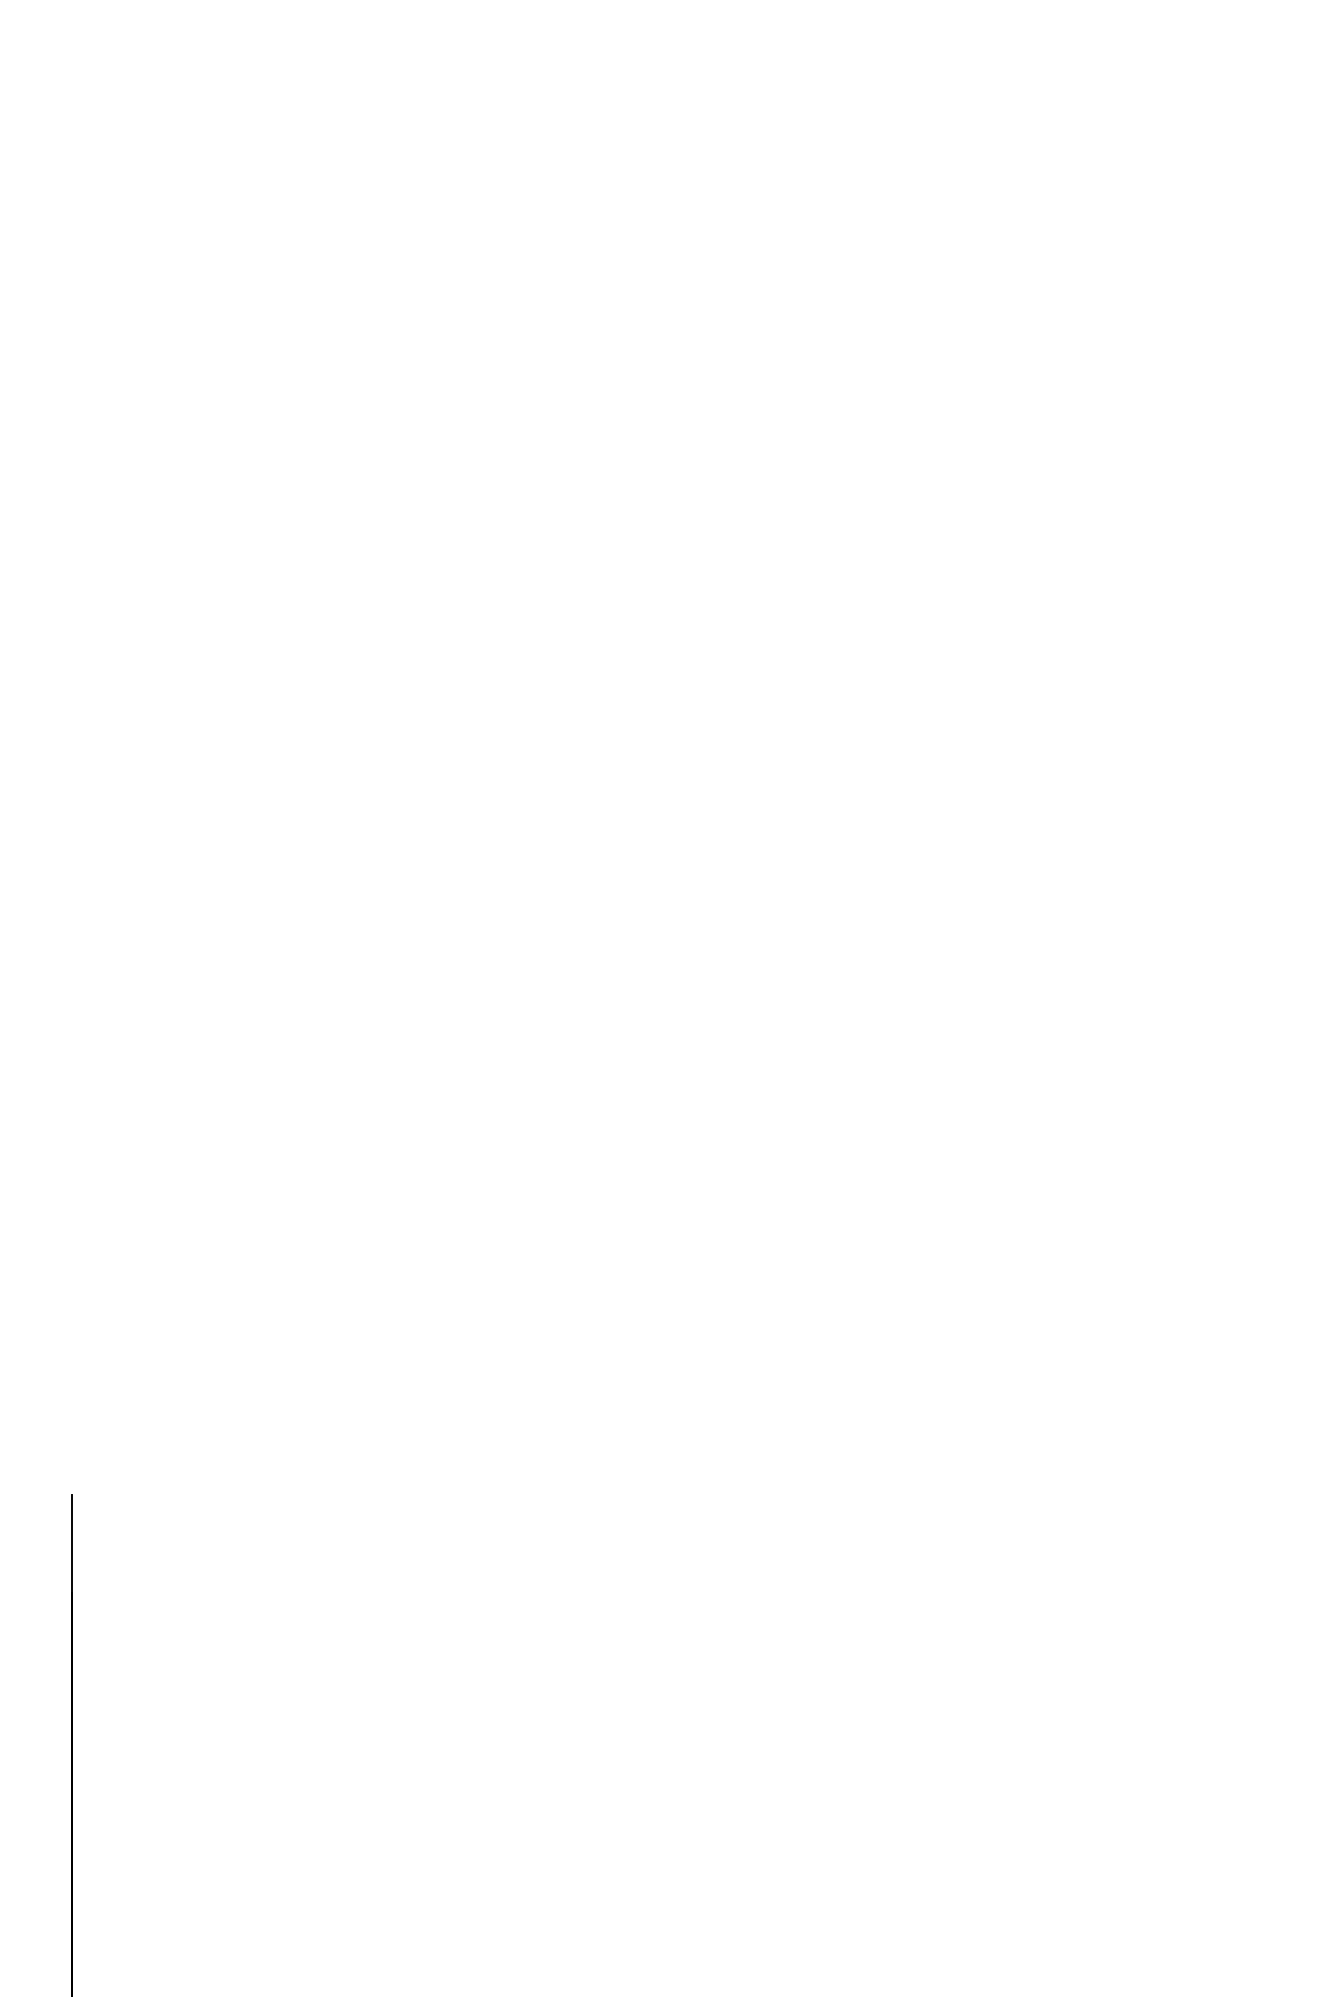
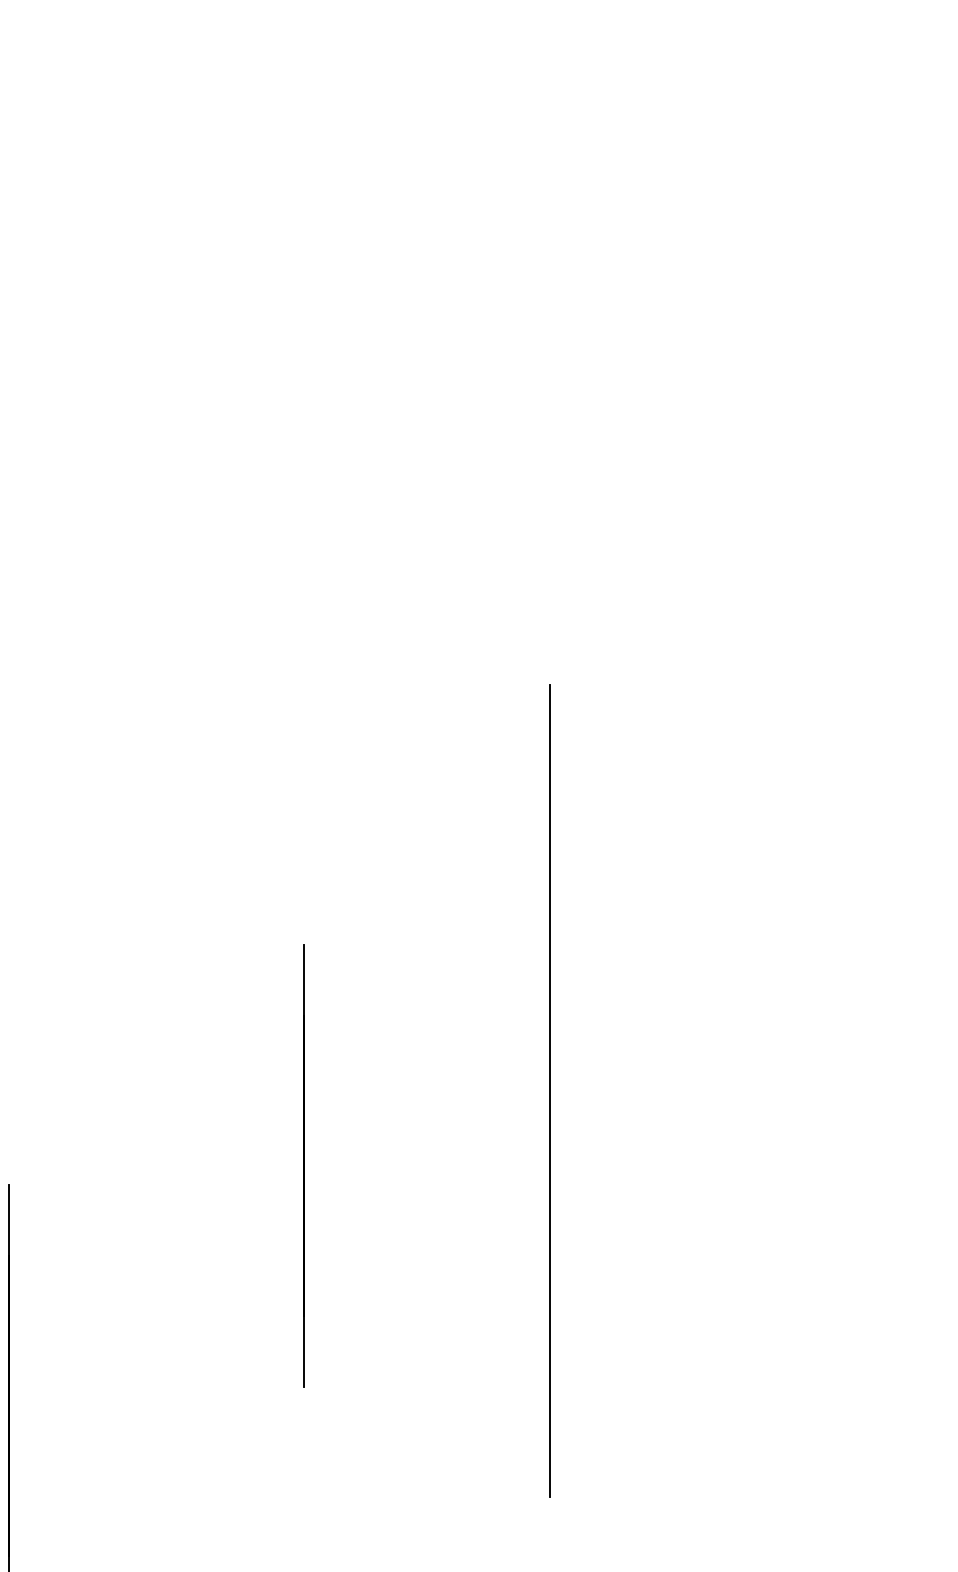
line: (817, 1364) -> (549, 1090), added
line: (478, 1468) -> (303, 1165), added

